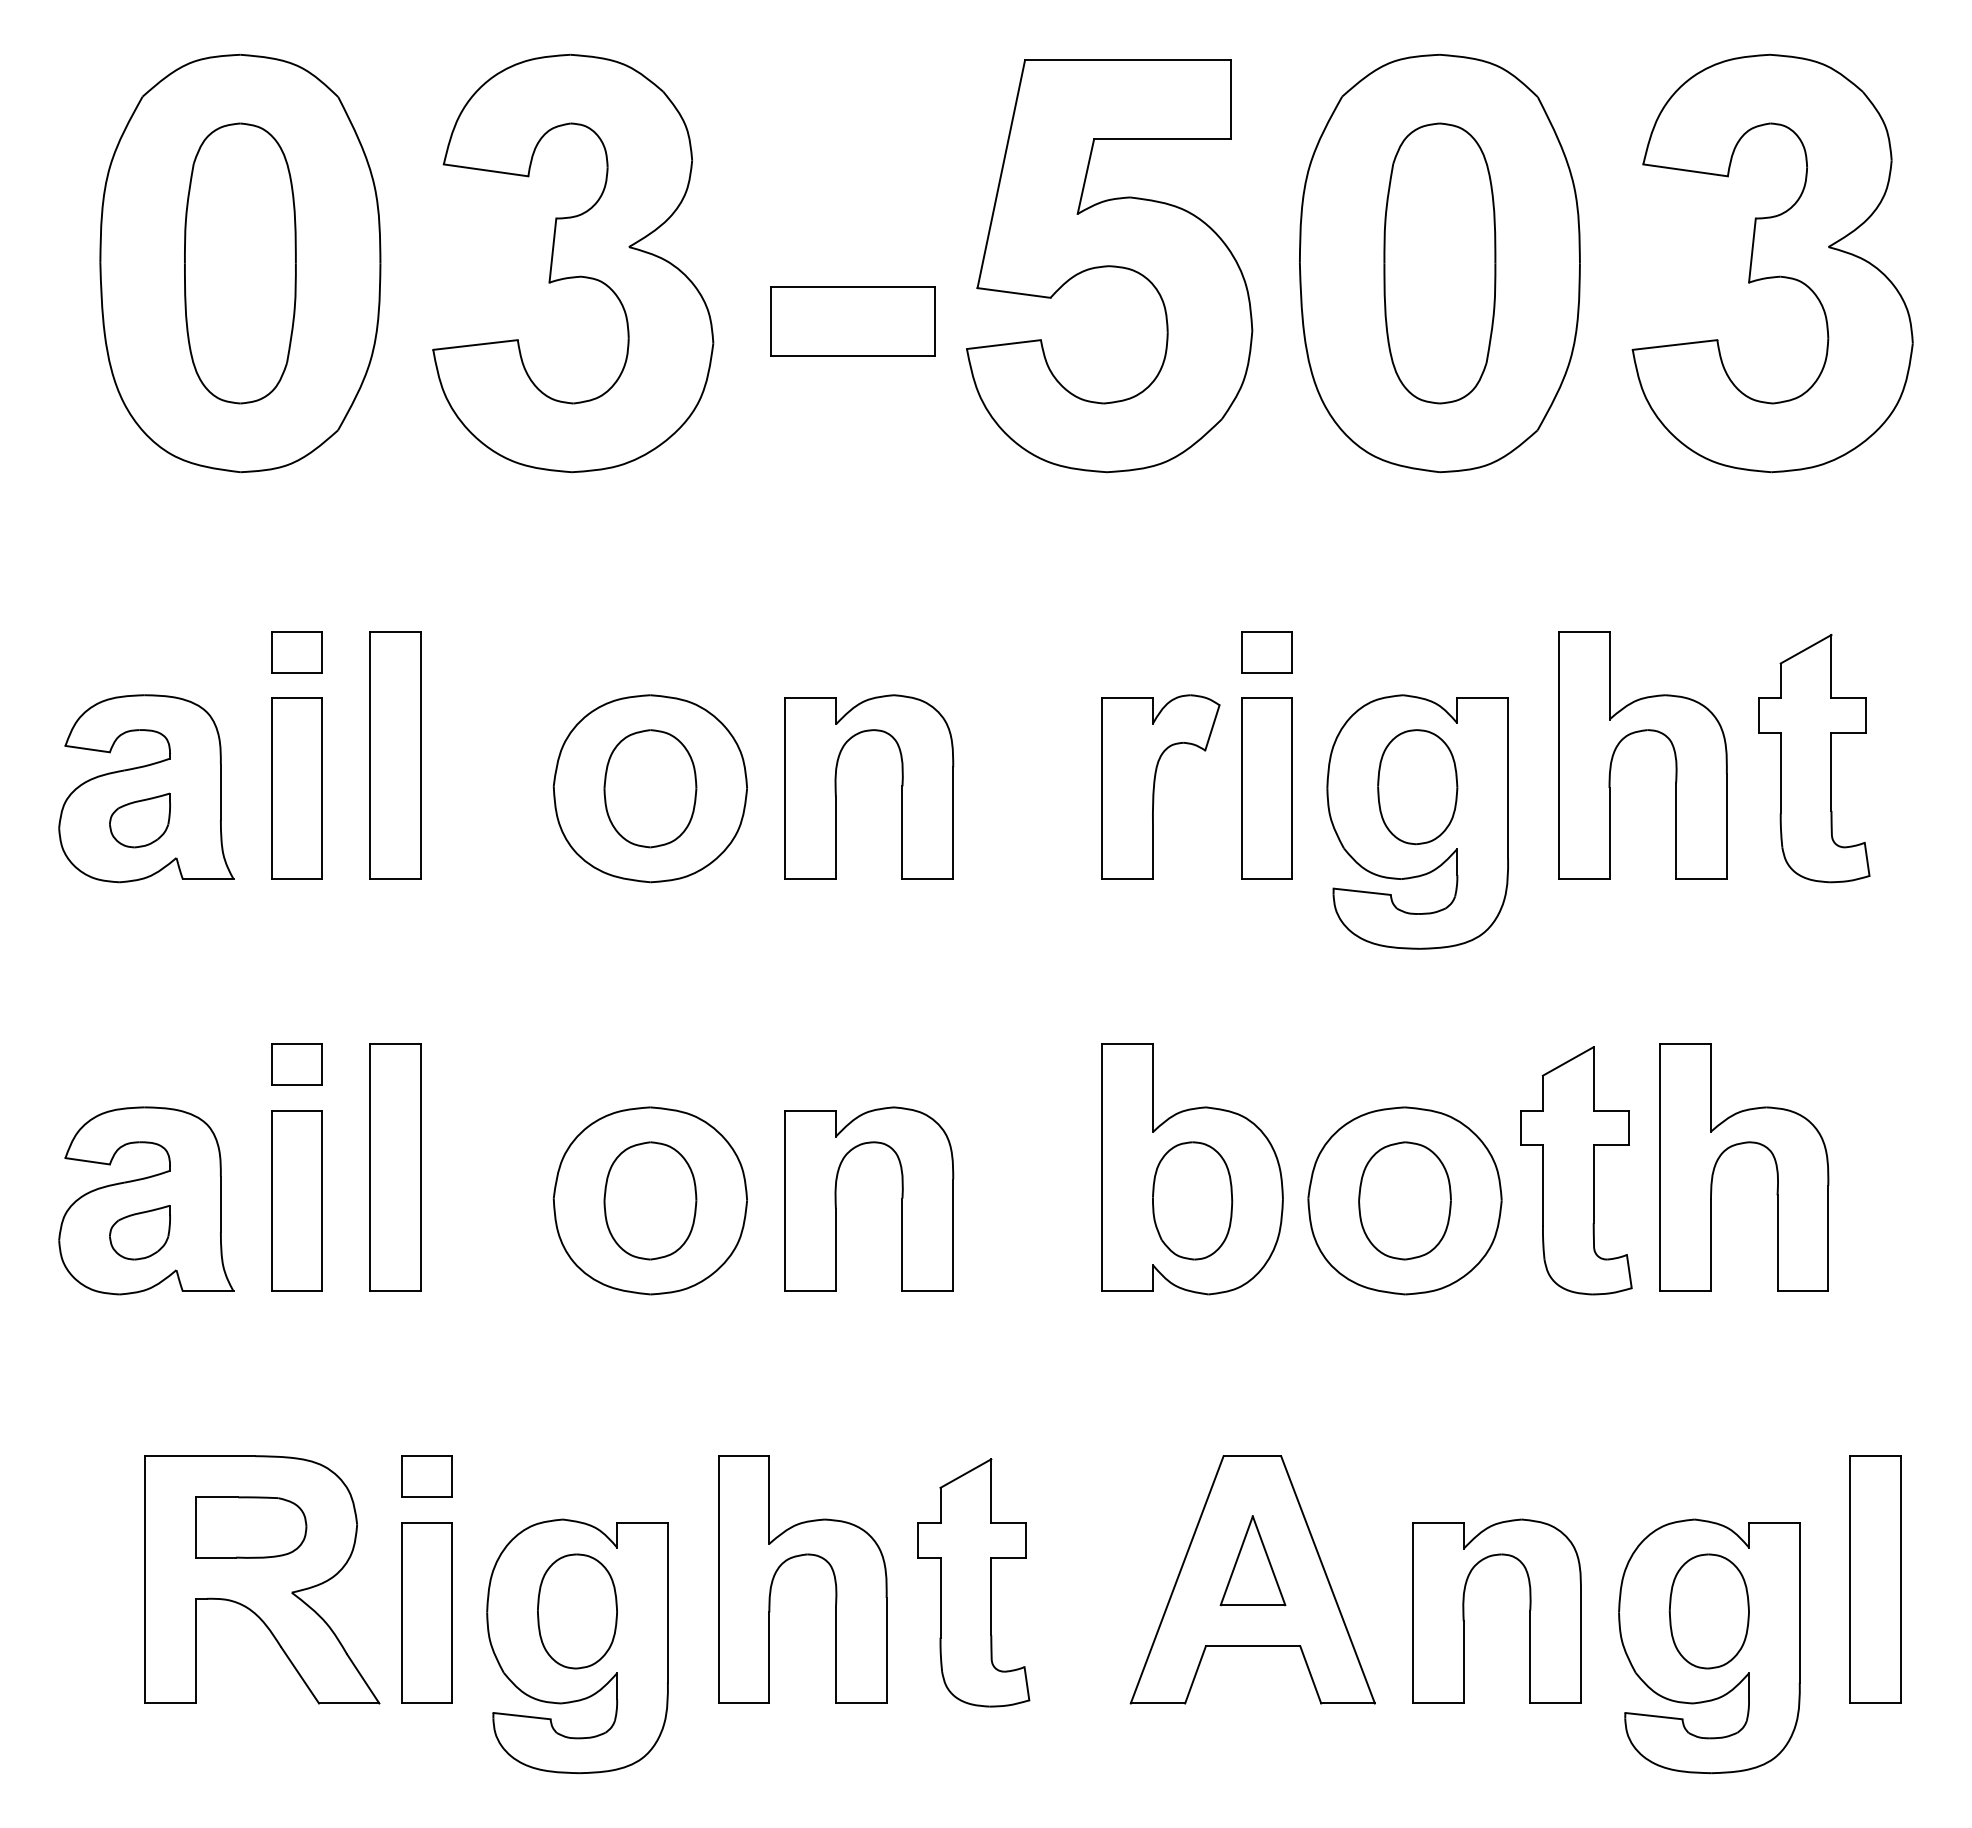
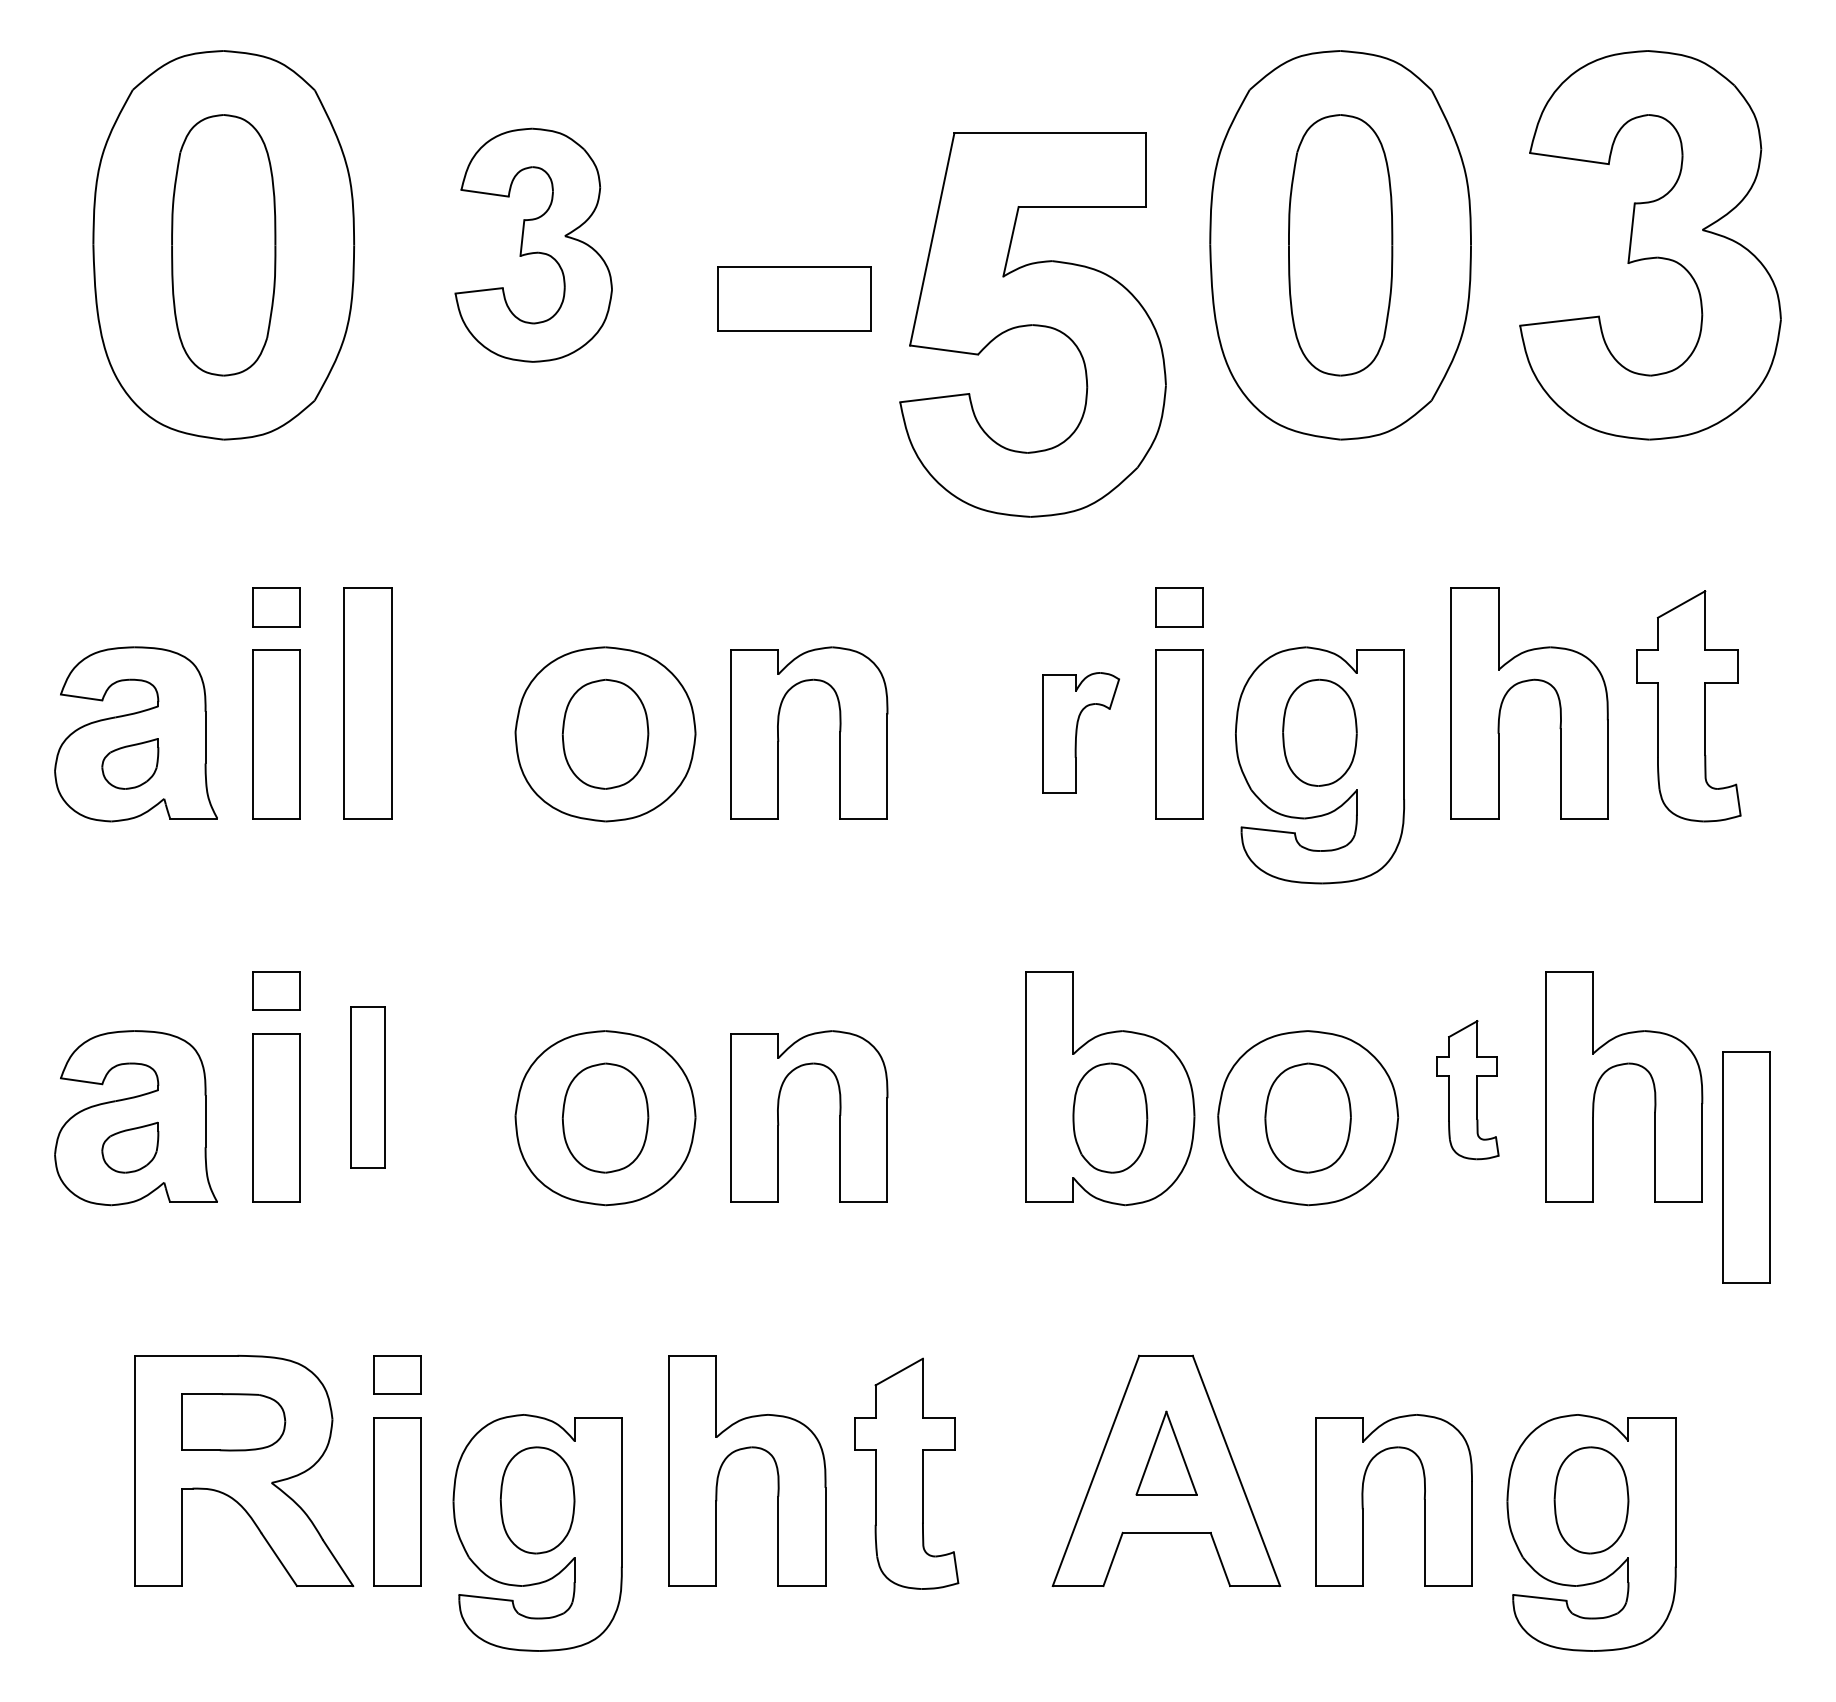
part: (573, 263) -> (533, 245), size x0.6
part: (1109, 266) -> (1032, 325), moved
part: (1160, 786) -> (1080, 732), size x0.7
part: (395, 1167) -> (368, 1087), size x0.7
part: (1576, 1170) -> (1467, 1089), size x0.6
part: (1875, 1579) -> (1746, 1167), moved

